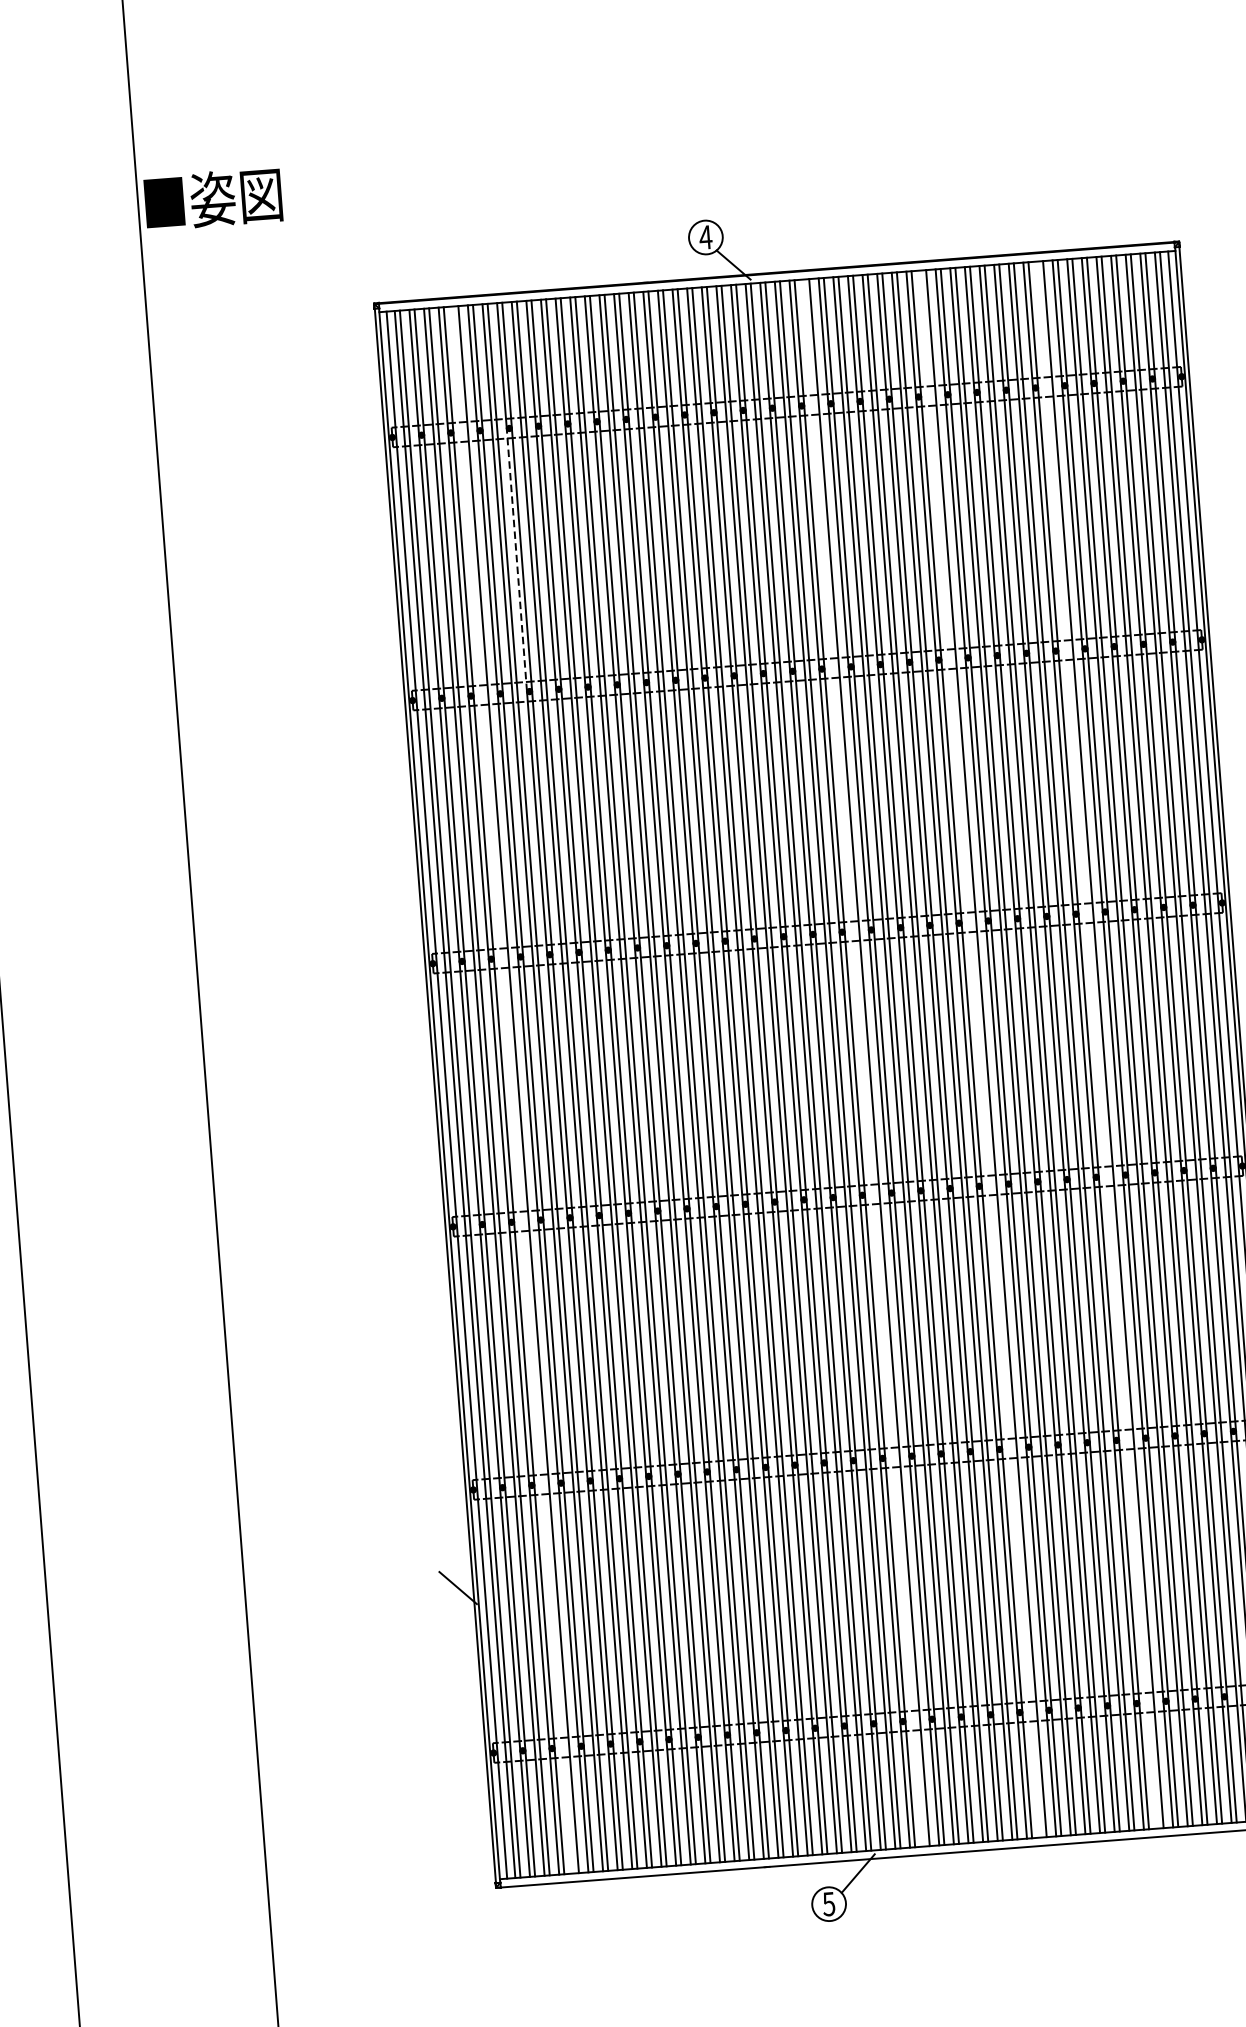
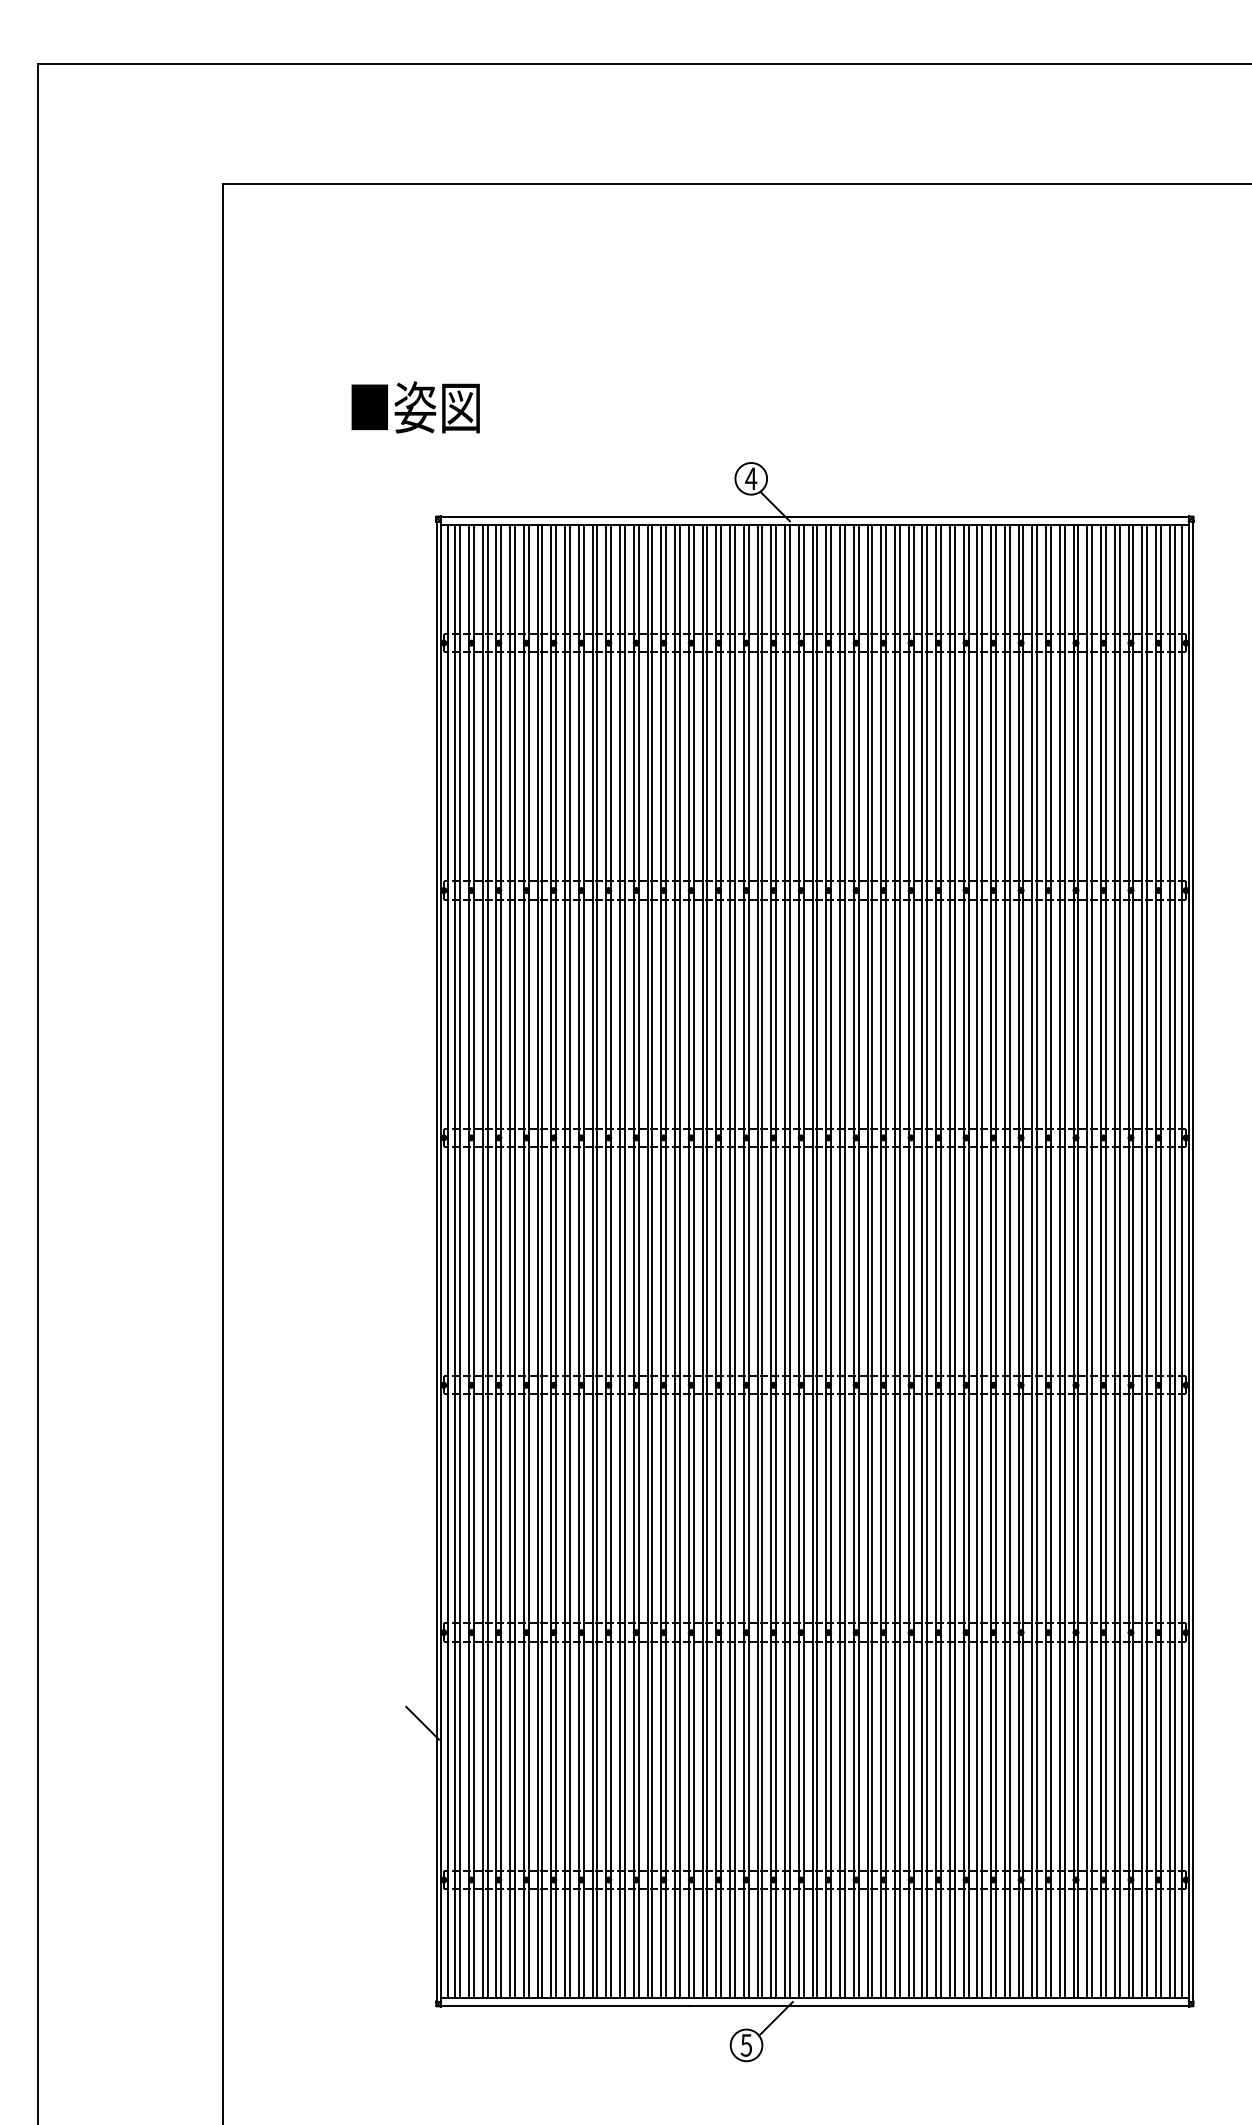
text: (213, 199) -> (415, 407), moved
line: (516, 559) -> (551, 766), dashed -> solid
line: (1097, 1044) -> (1059, 1261), added
line: (980, 1053) -> (949, 1261), added
line: (864, 1062) -> (840, 1261), added
line: (513, 1089) -> (510, 1261), added

